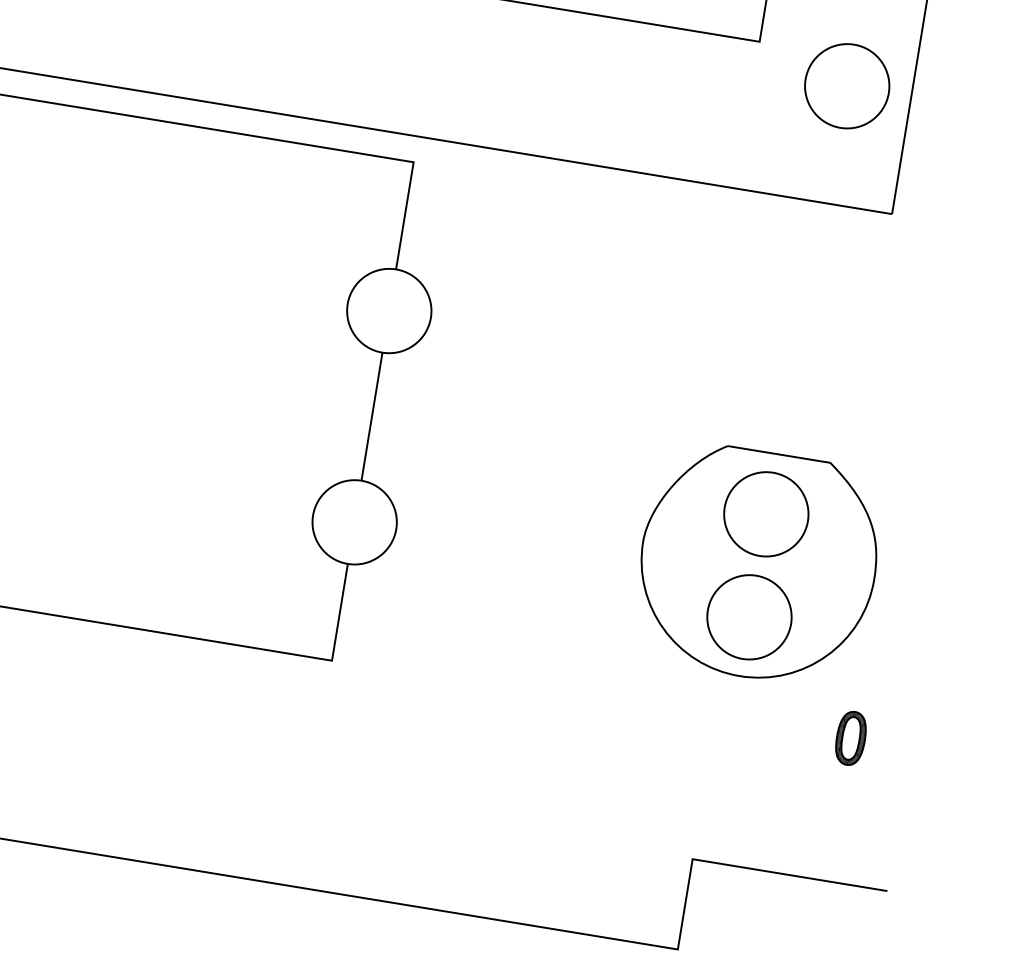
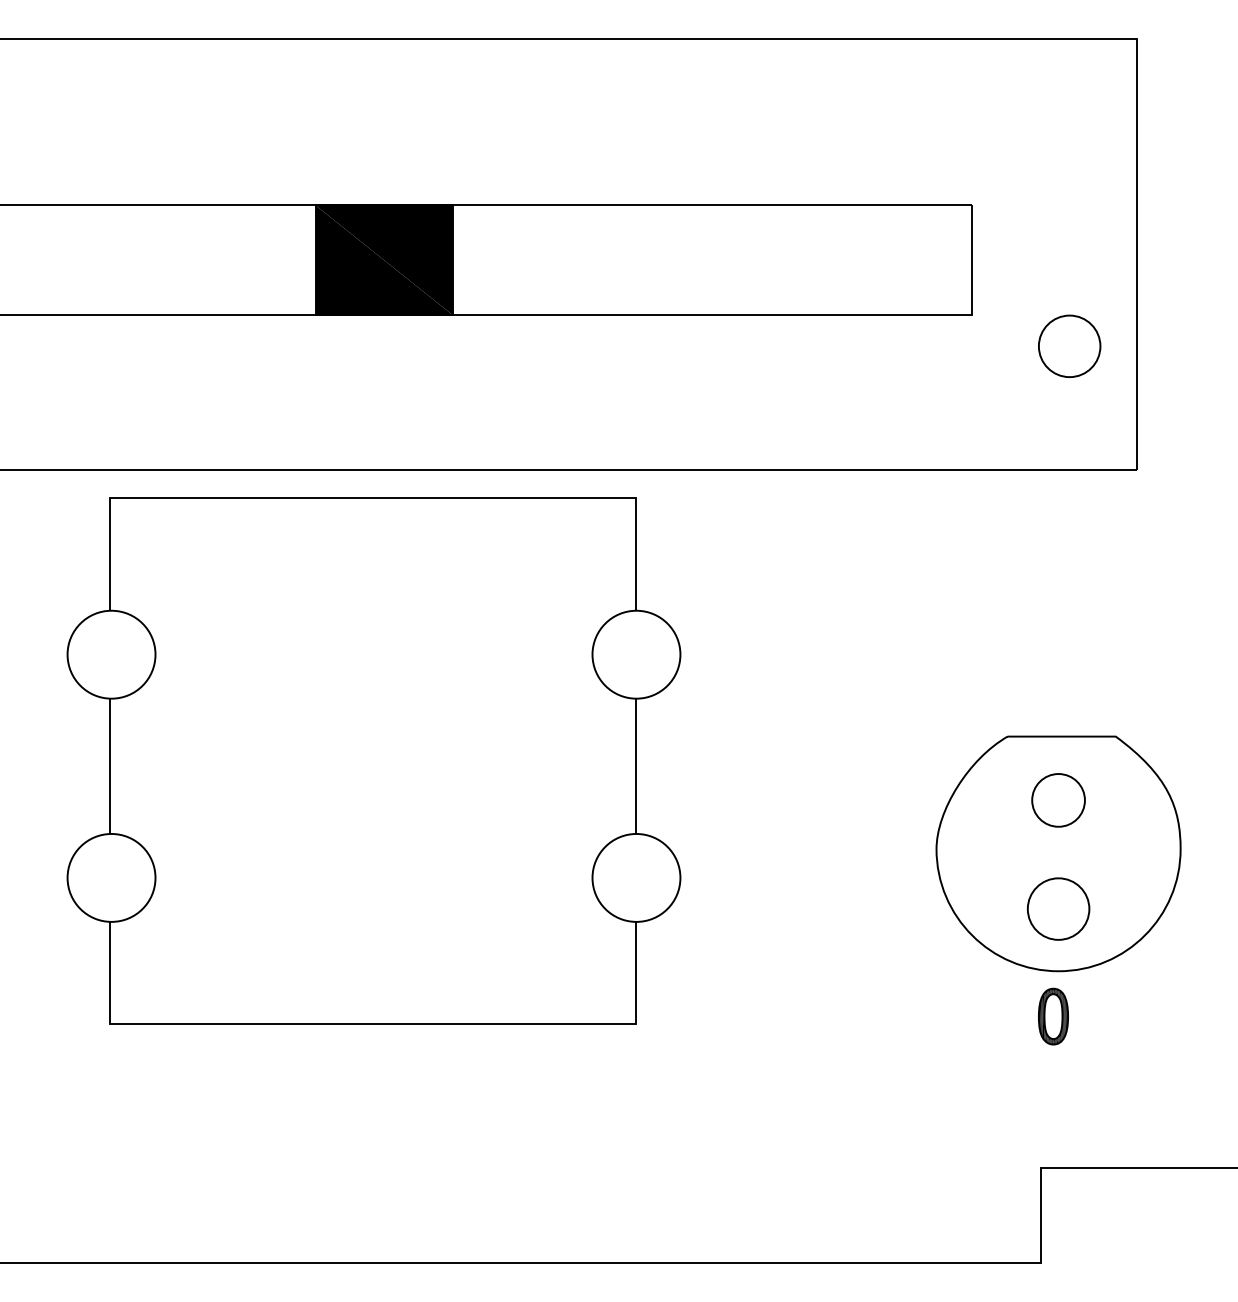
part: (846, 86) -> (1069, 346), size x0.7
part: (766, 514) -> (1058, 800), size x0.6
part: (749, 616) -> (1058, 908), size x0.7
part: (851, 738) -> (1053, 1016), moved

